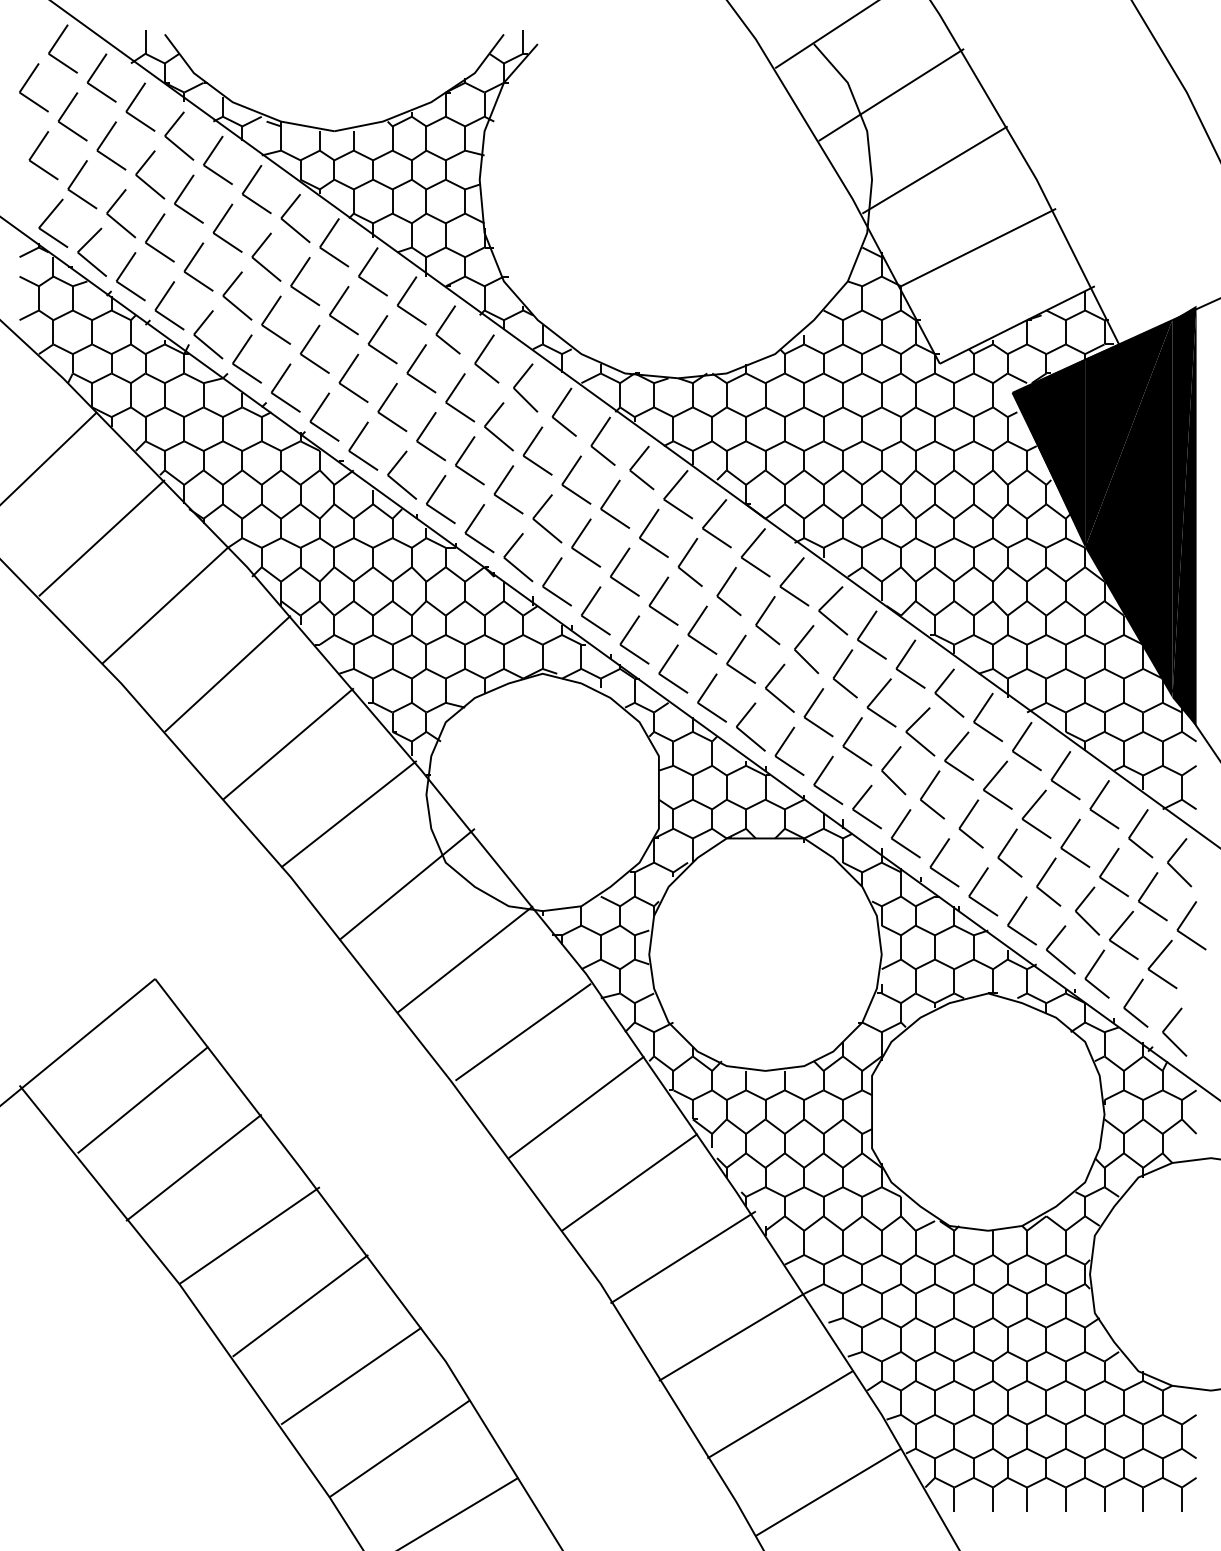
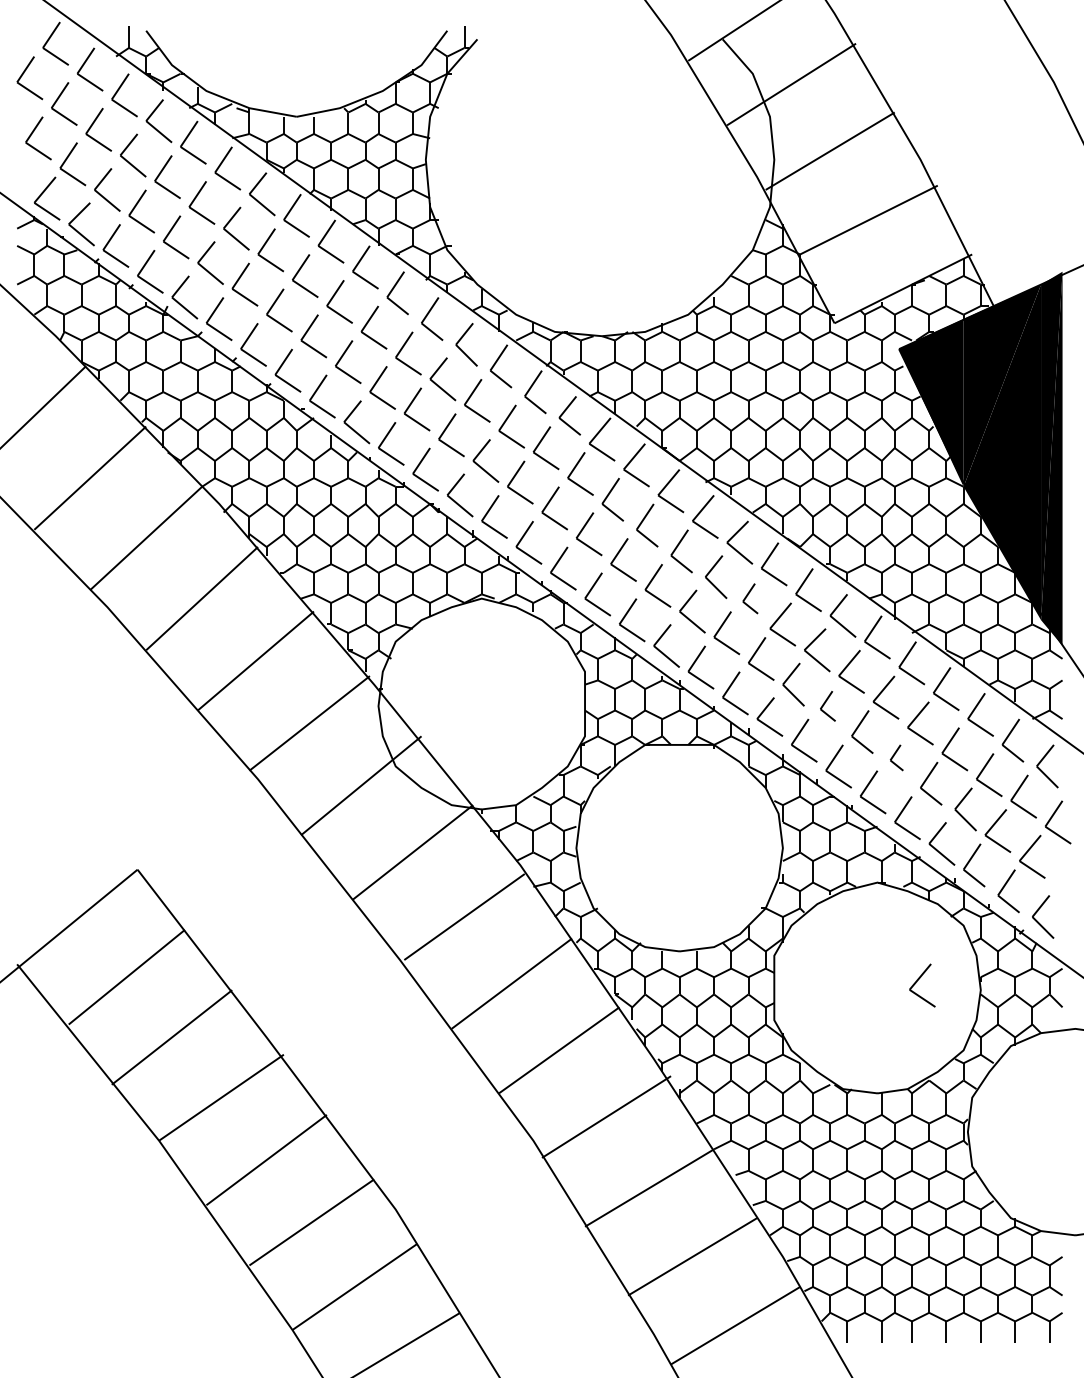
part: (844, 673) -> (749, 598), size x0.7
part: (932, 794) -> (828, 705), size x0.7
part: (1009, 852) -> (896, 757), size x0.6
part: (1032, 1106) -> (916, 982), added

